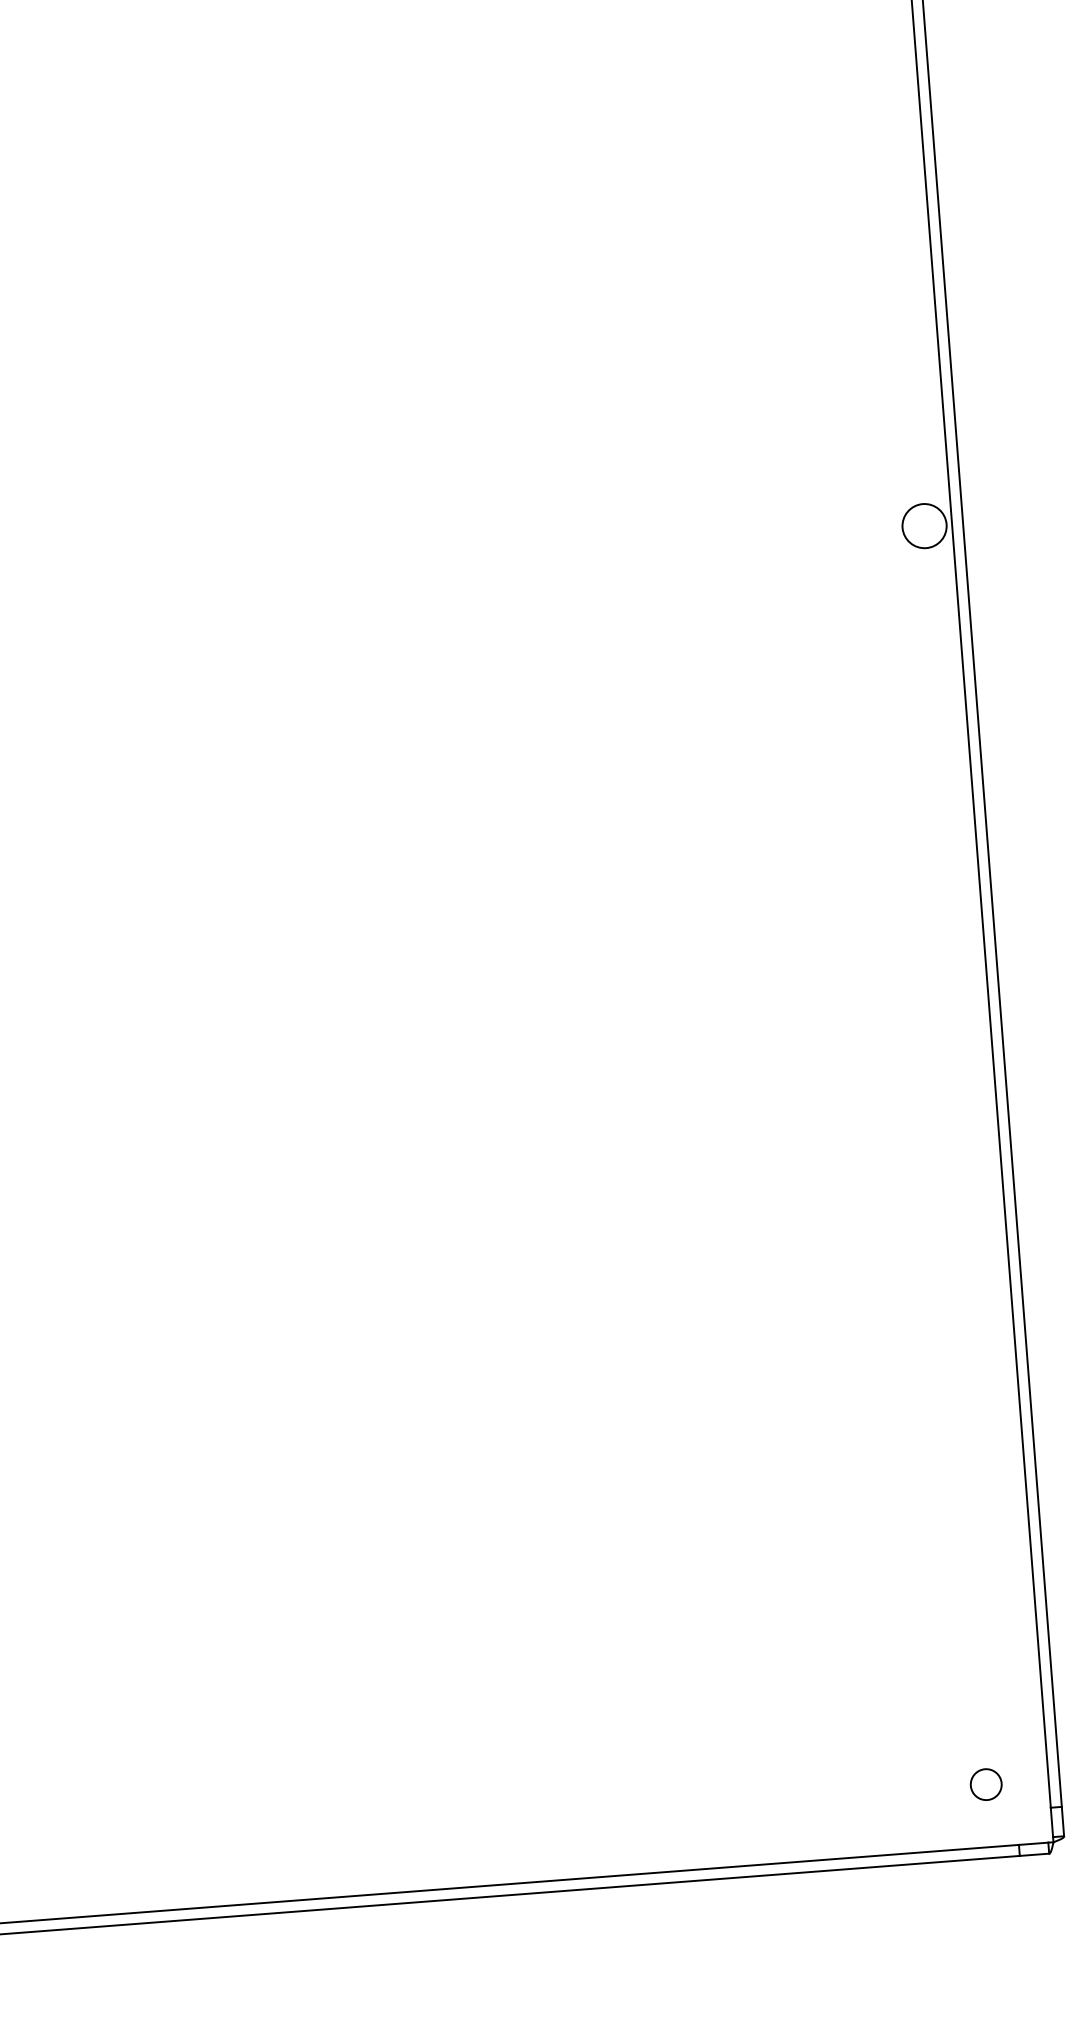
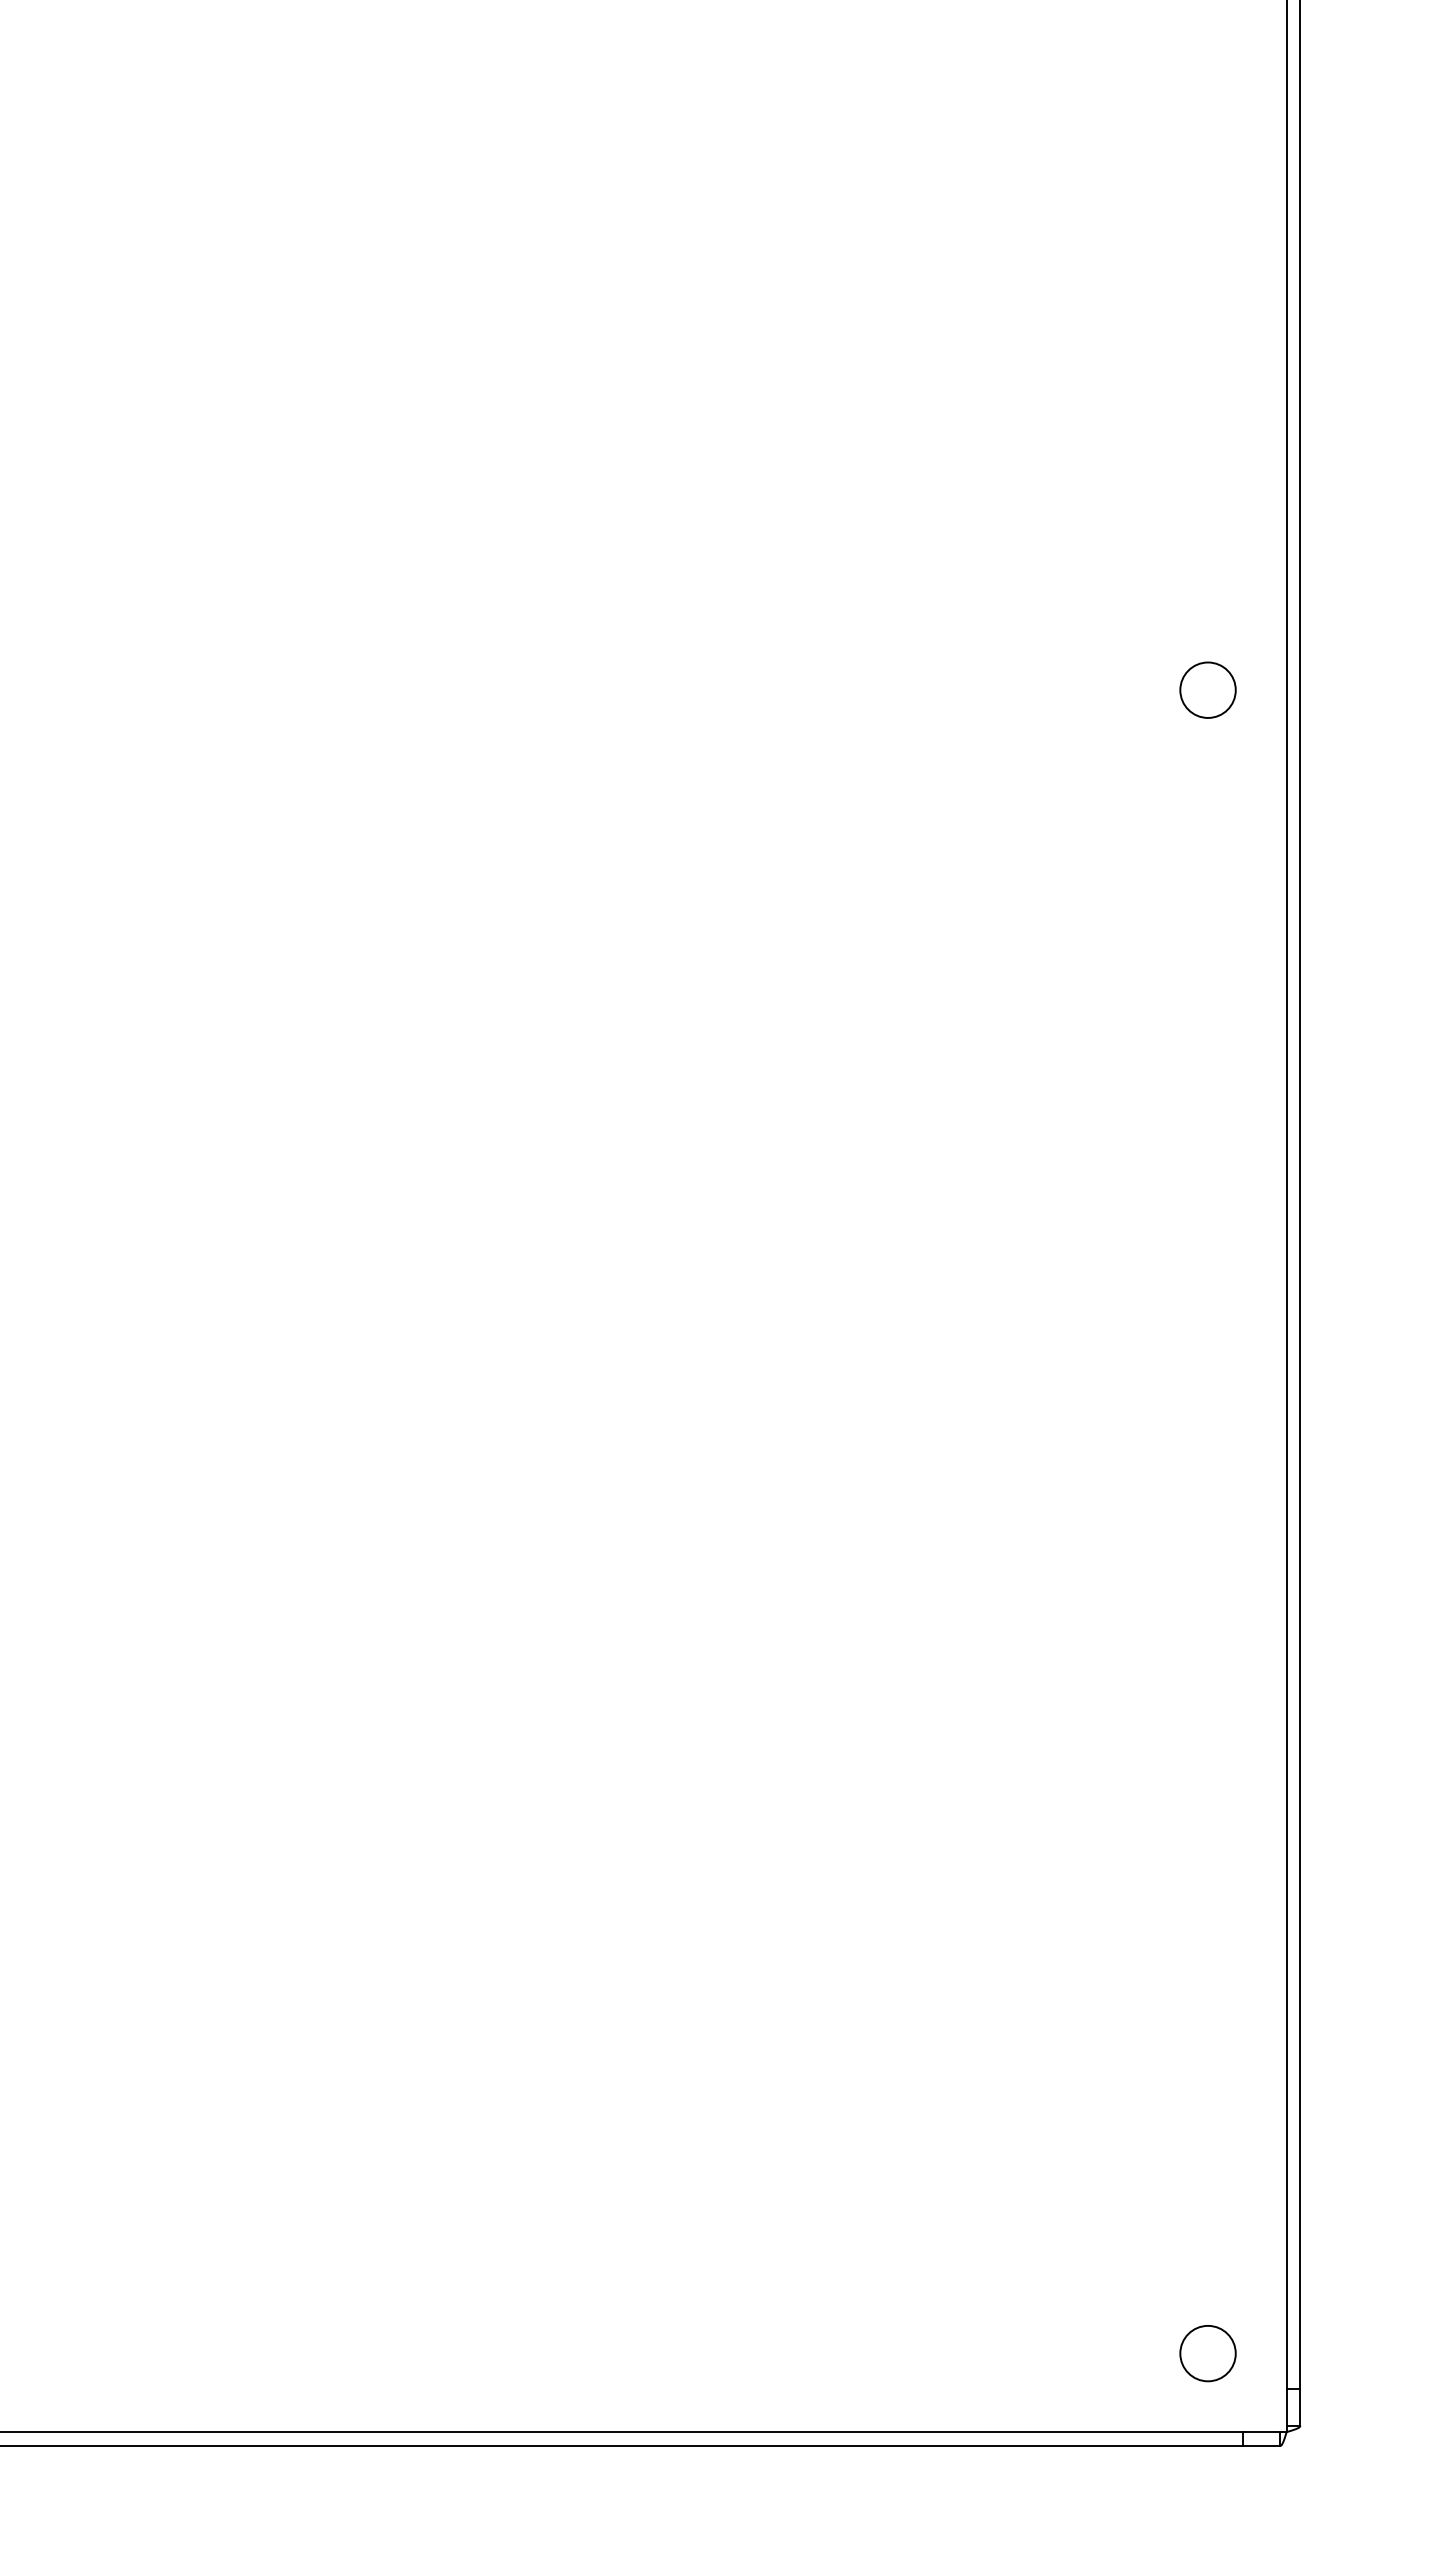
circle: (924, 525) -> (1207, 689), moved
circle: (985, 1784) -> (1207, 2353), size x1.43

